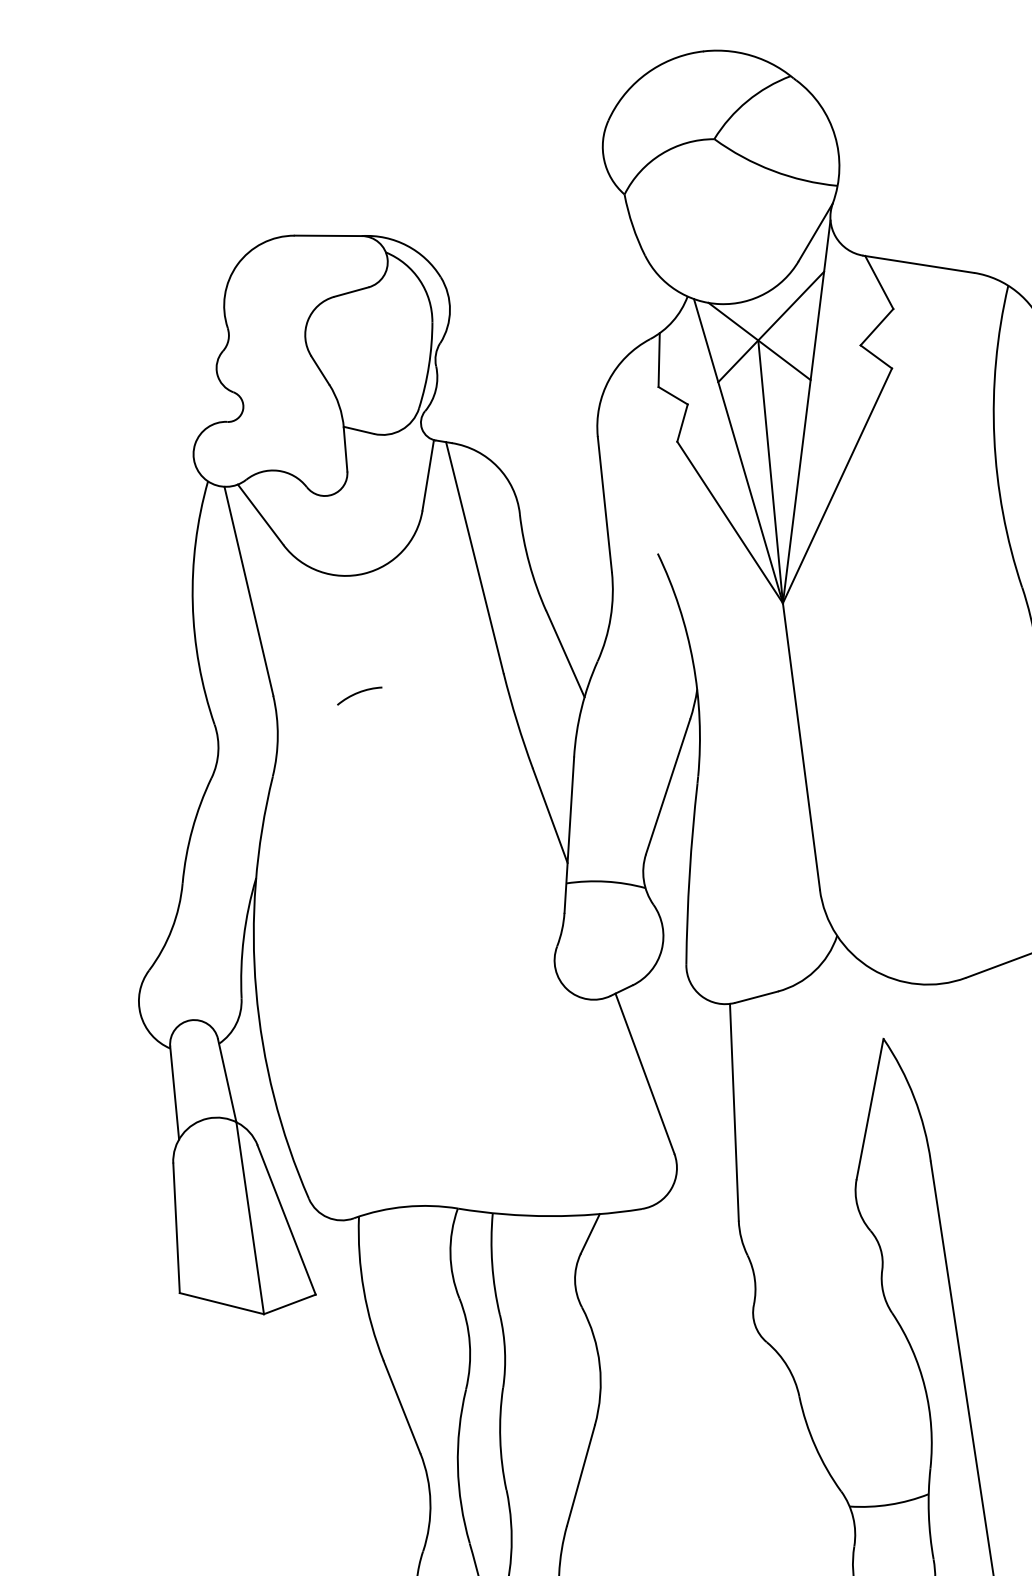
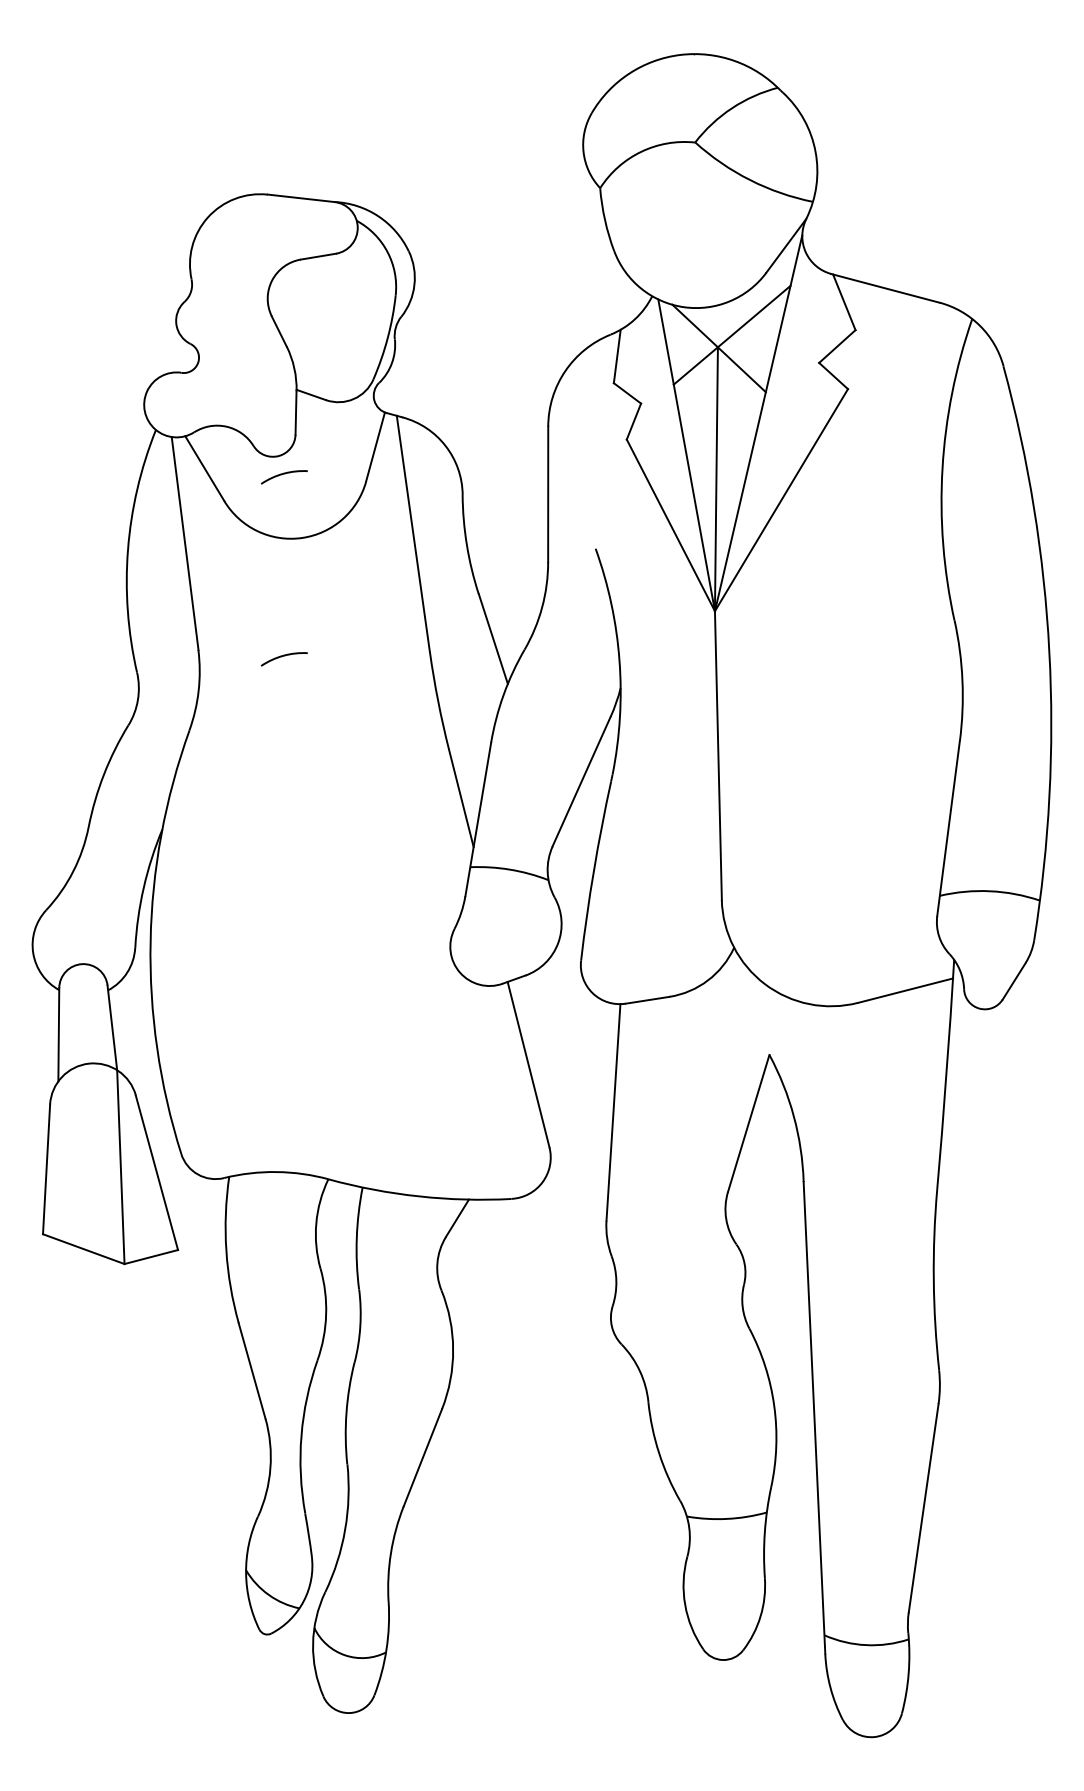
arc: (337, 513) -> (281, 475), added

